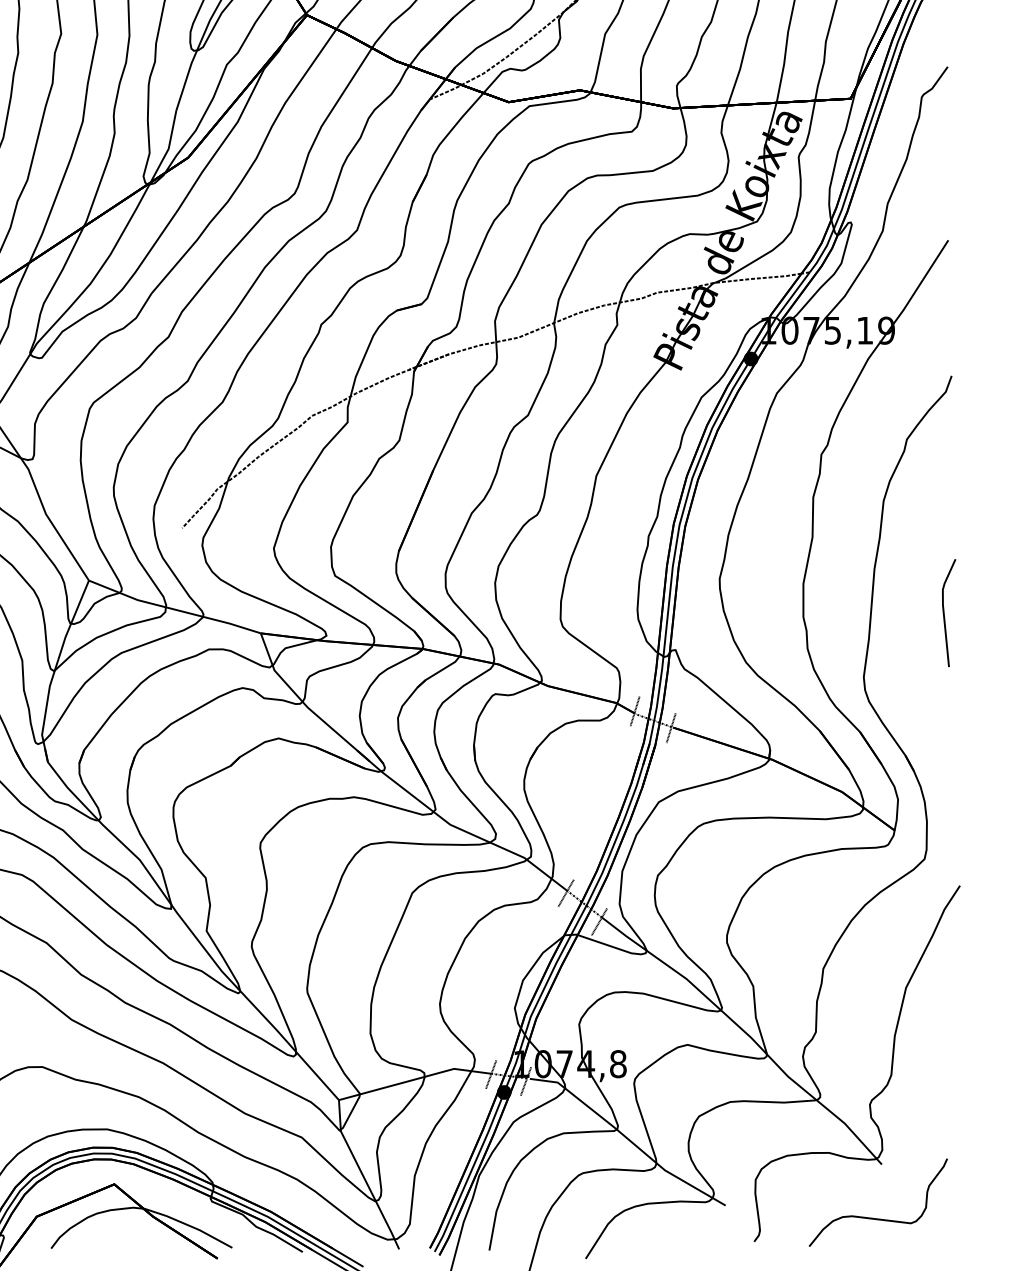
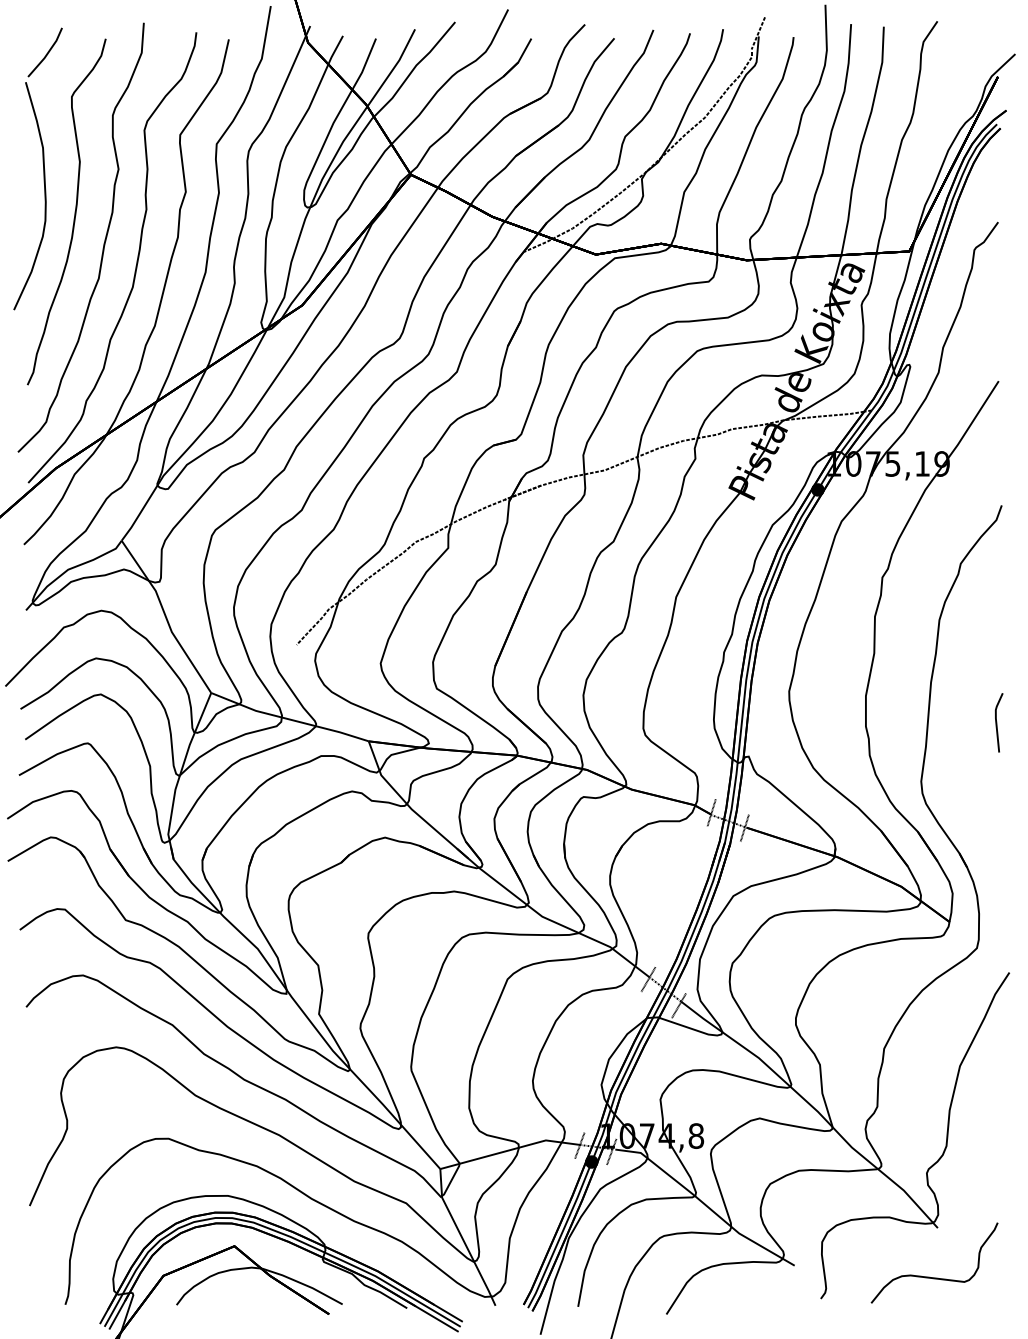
part: (948, 612) -> (998, 722), size x0.6

